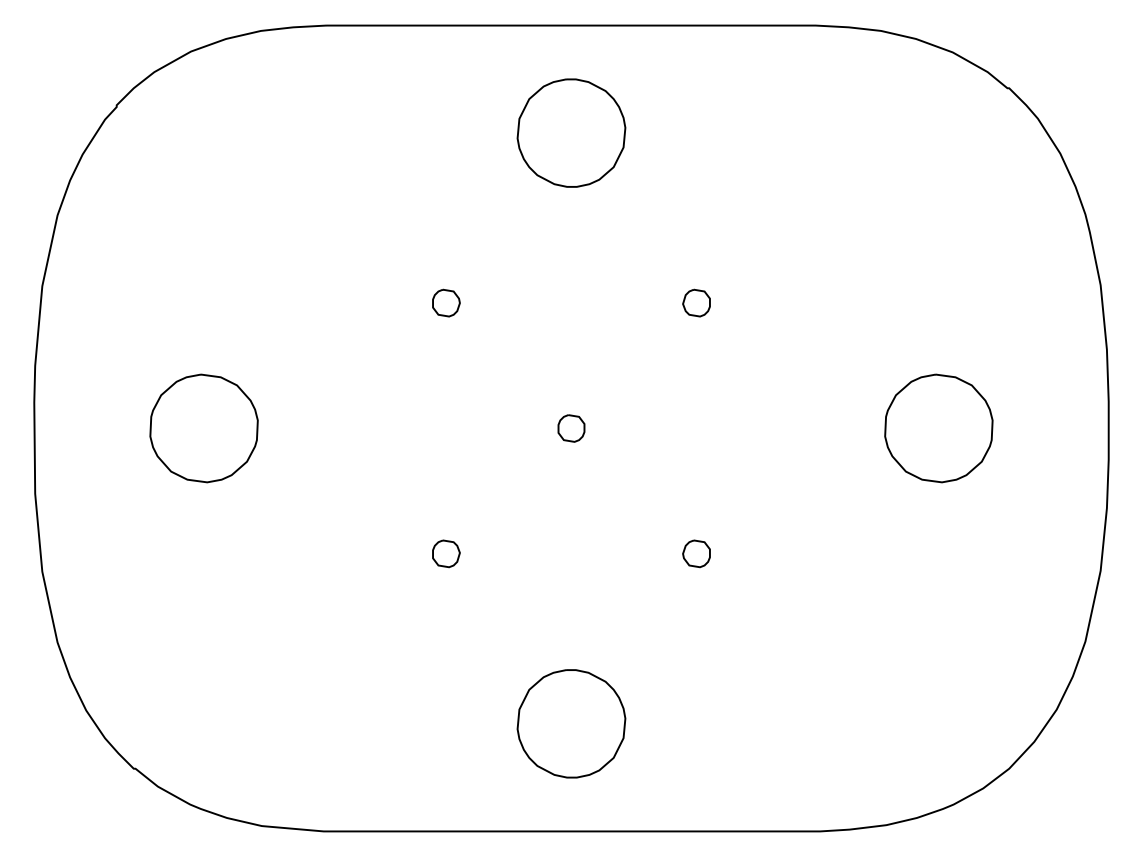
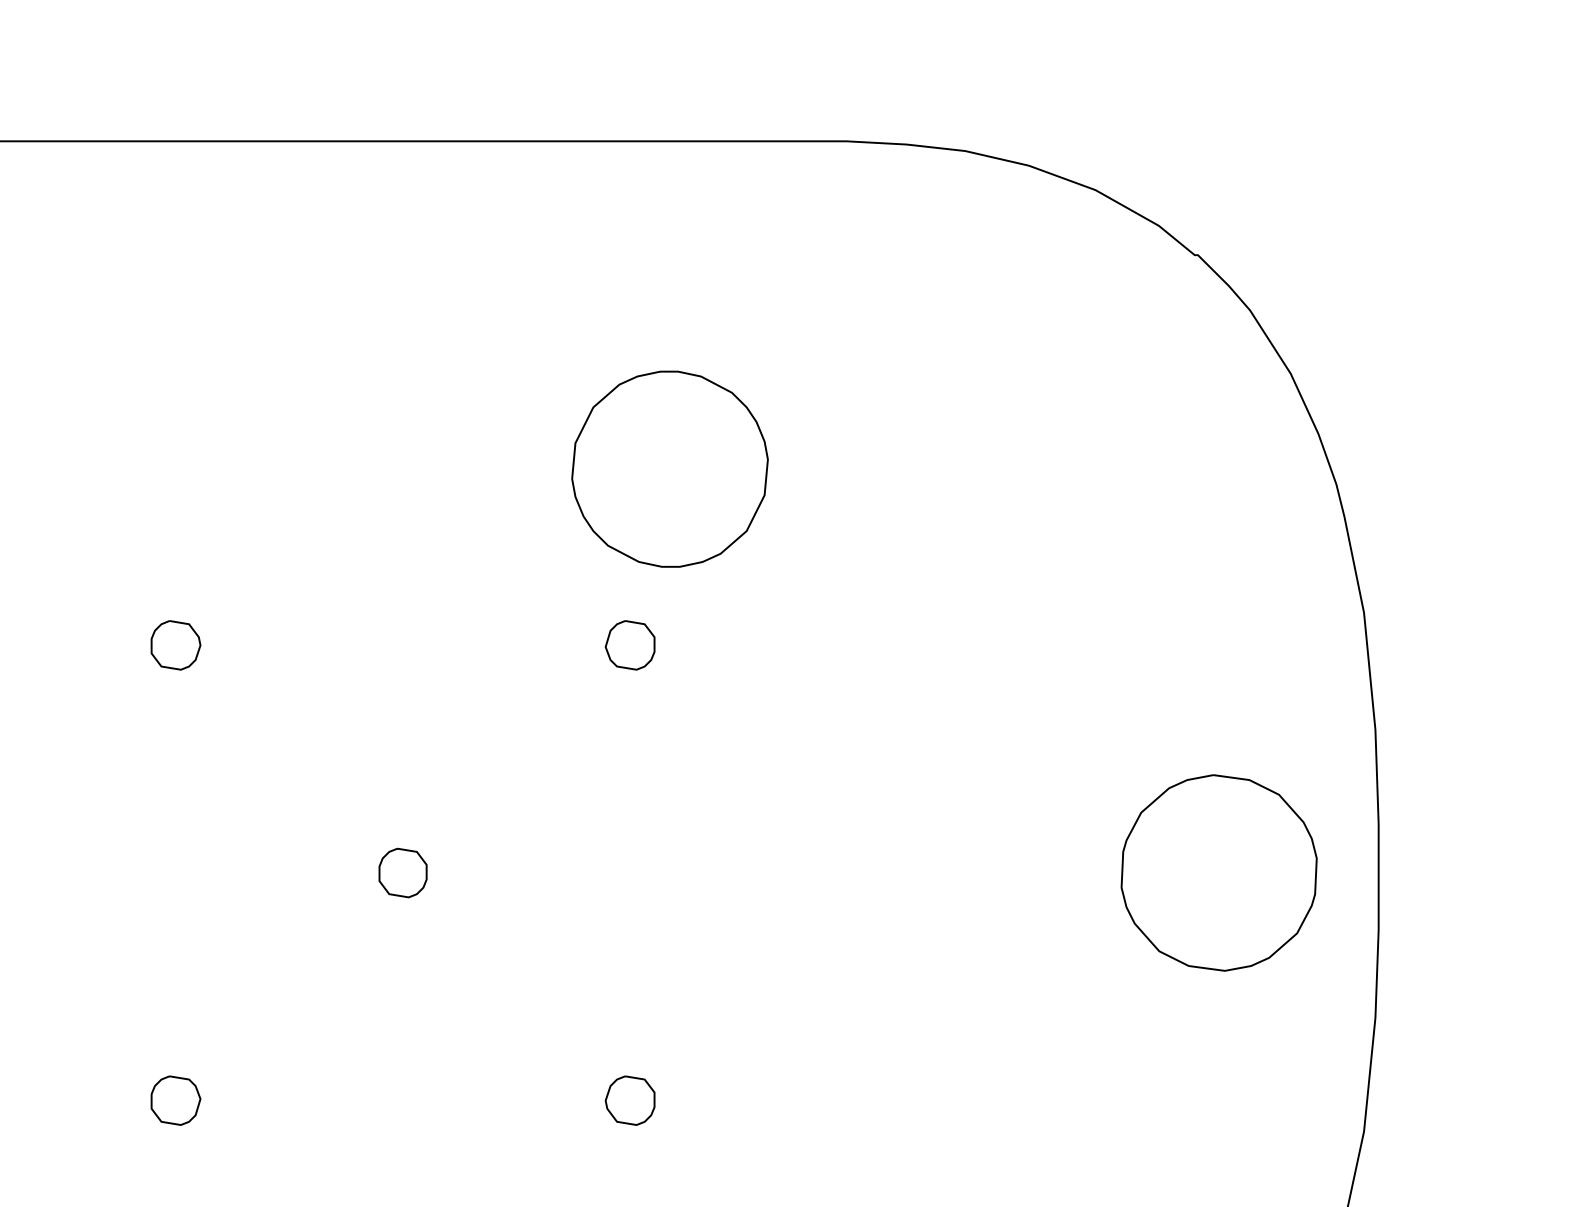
part: (571, 132) -> (670, 468), moved
part: (938, 428) -> (1218, 873), moved

